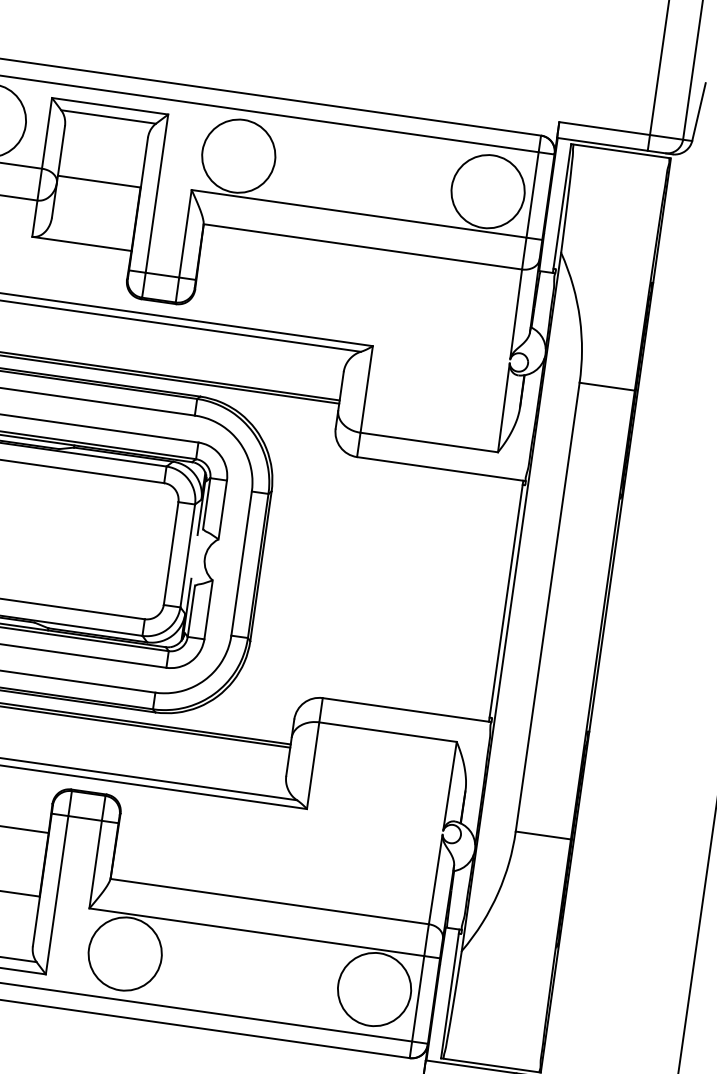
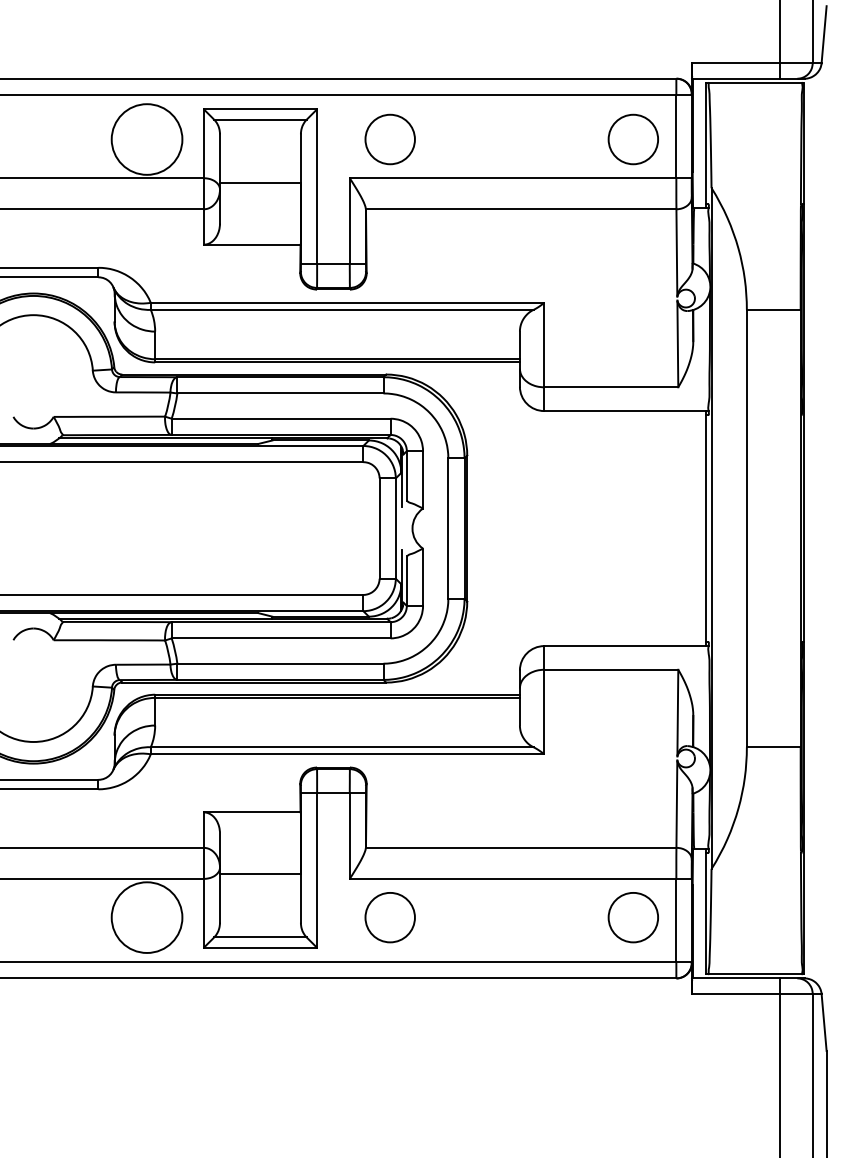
circle: (238, 156) -> (389, 139), size x0.7
circle: (488, 191) -> (633, 139), size x0.7
circle: (124, 953) -> (389, 917), size x0.7
circle: (374, 989) -> (633, 917), size x0.7

